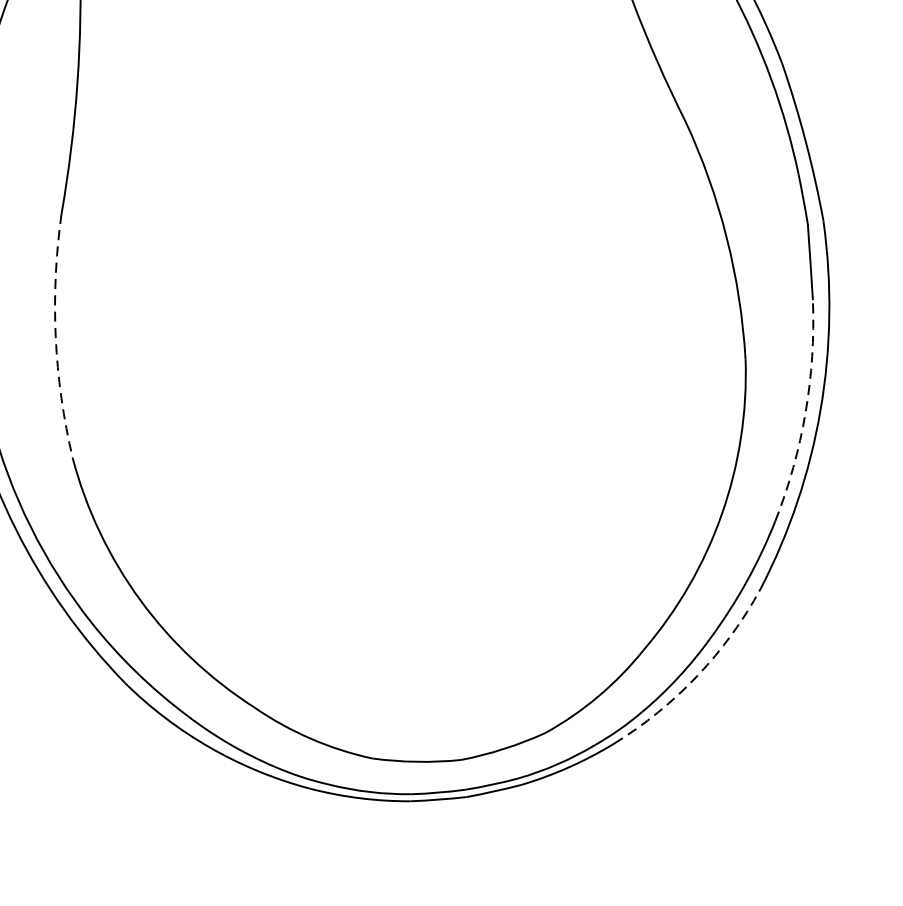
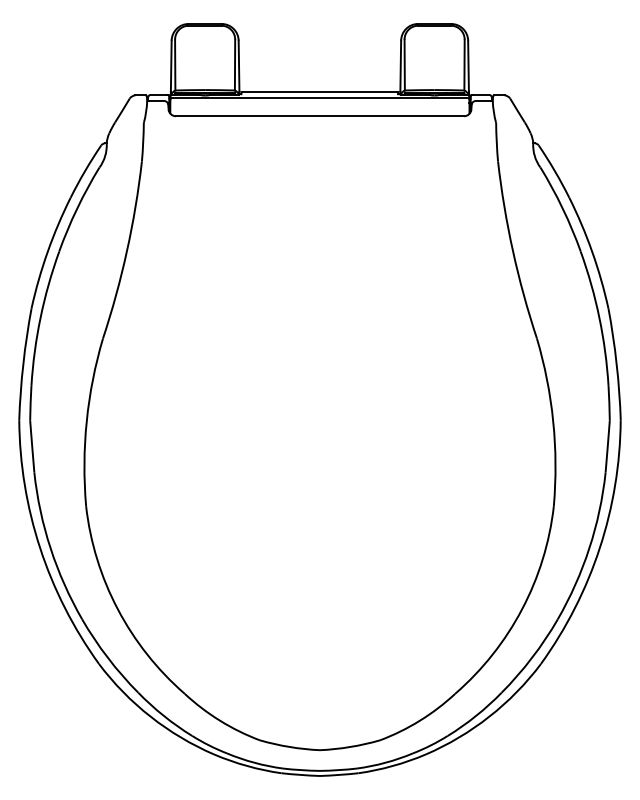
arc: (55, 336) -> (86, 421), dashed -> solid
arc: (805, 412) -> (589, 548), dashed -> solid
arc: (697, 675) -> (489, 716), dashed -> solid

